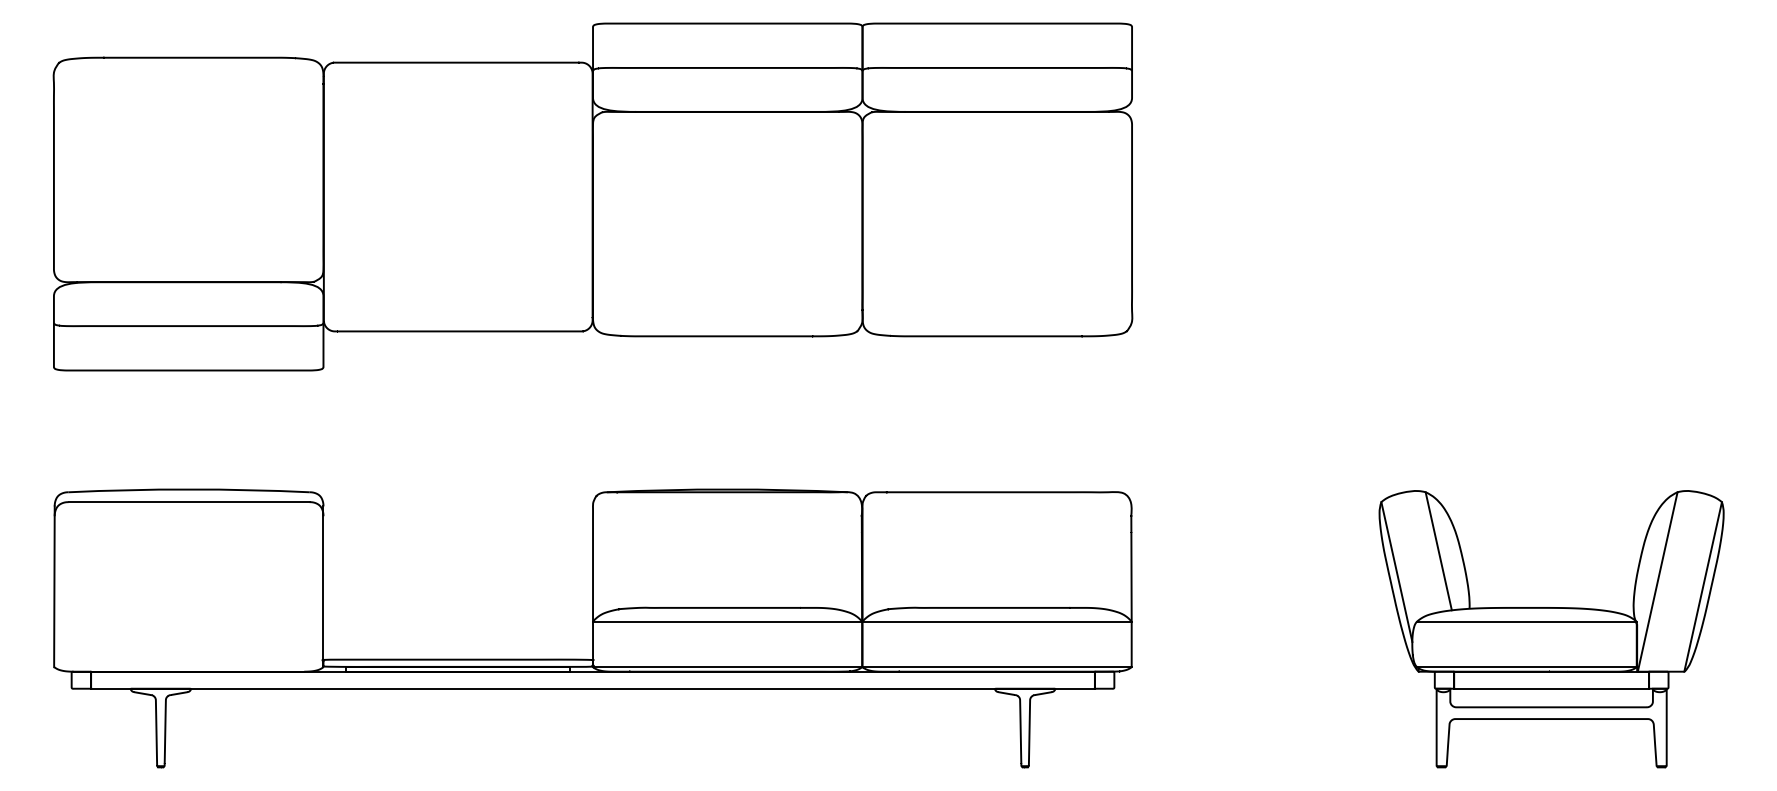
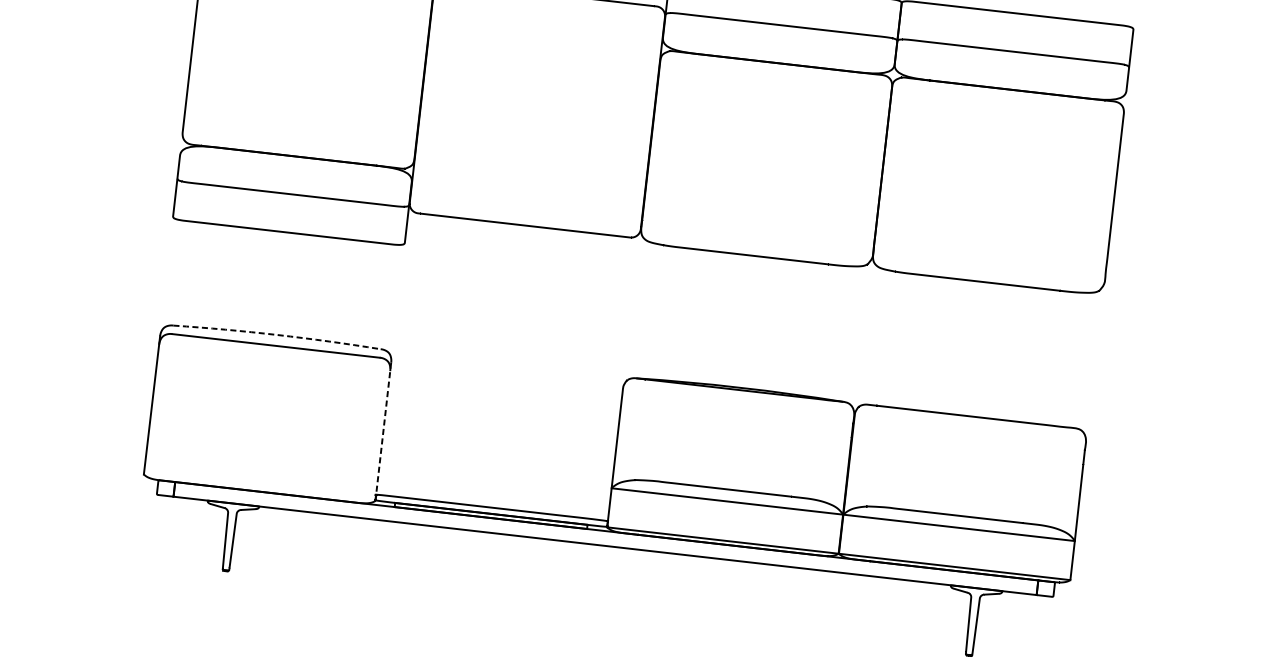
arc: (189, 489) -> (277, 335), solid -> dashed
line: (323, 587) -> (383, 432), solid -> dashed

